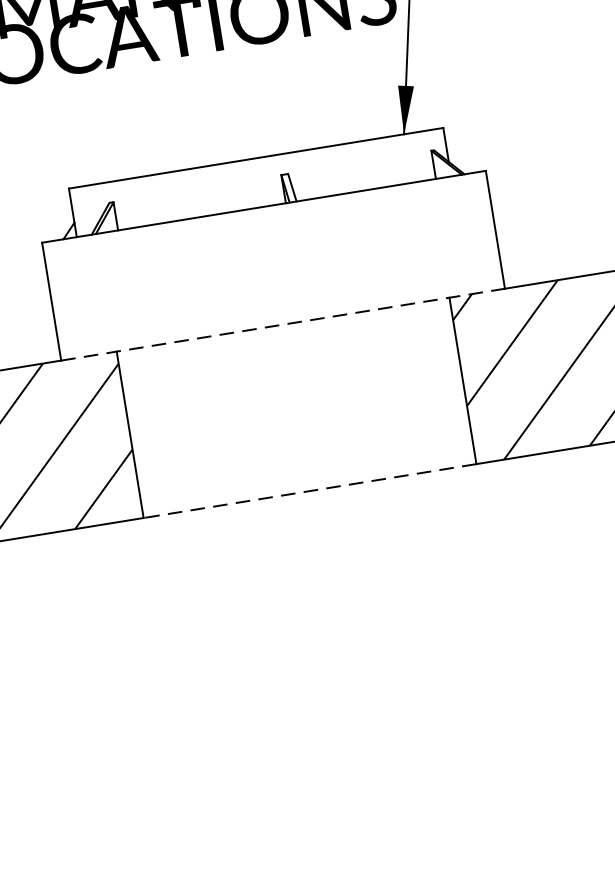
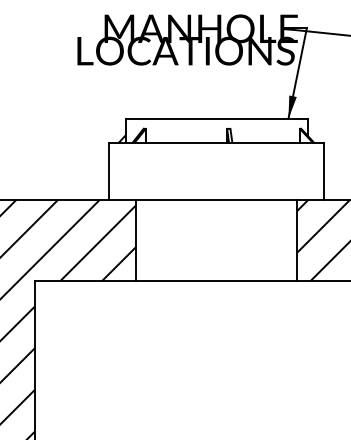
line: (282, 323) -> (216, 199), dashed -> solid
line: (309, 490) -> (216, 280), dashed -> solid

